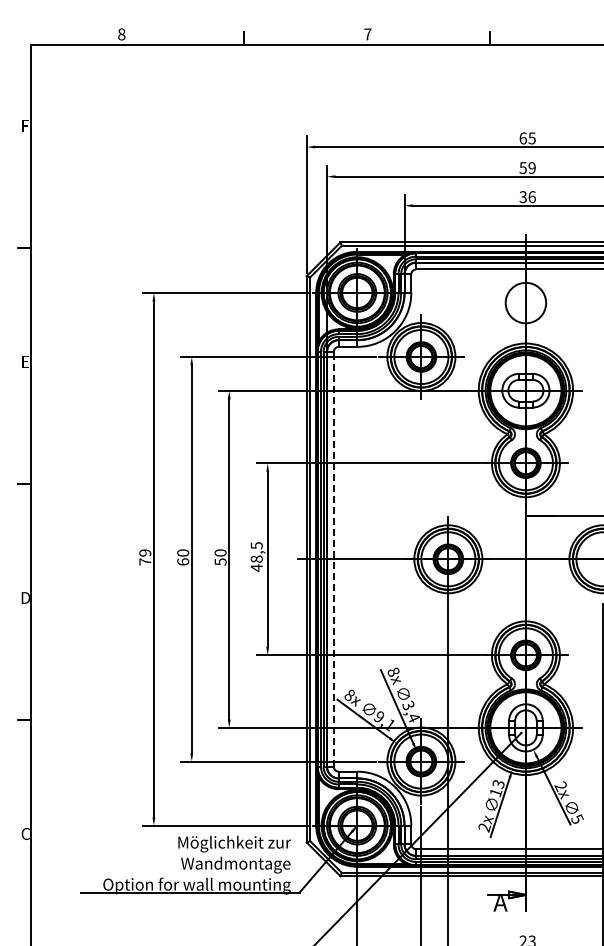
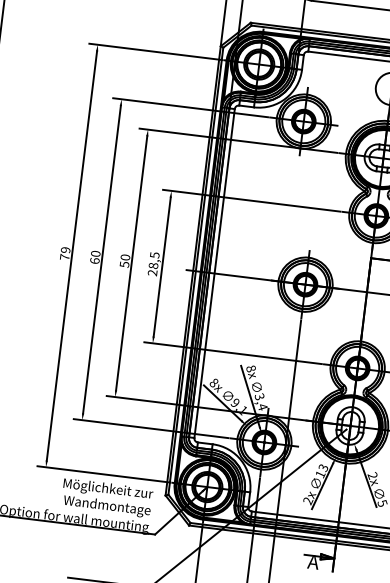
line: (333, 558) -> (214, 272), dashed -> solid
text: (256, 568) -> (152, 273), 48,5 -> 28,5

